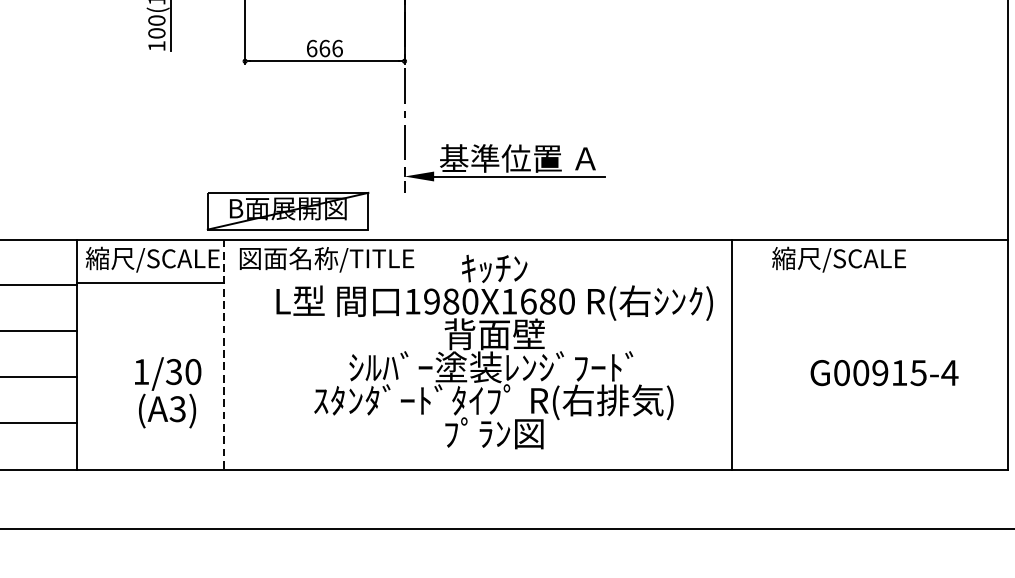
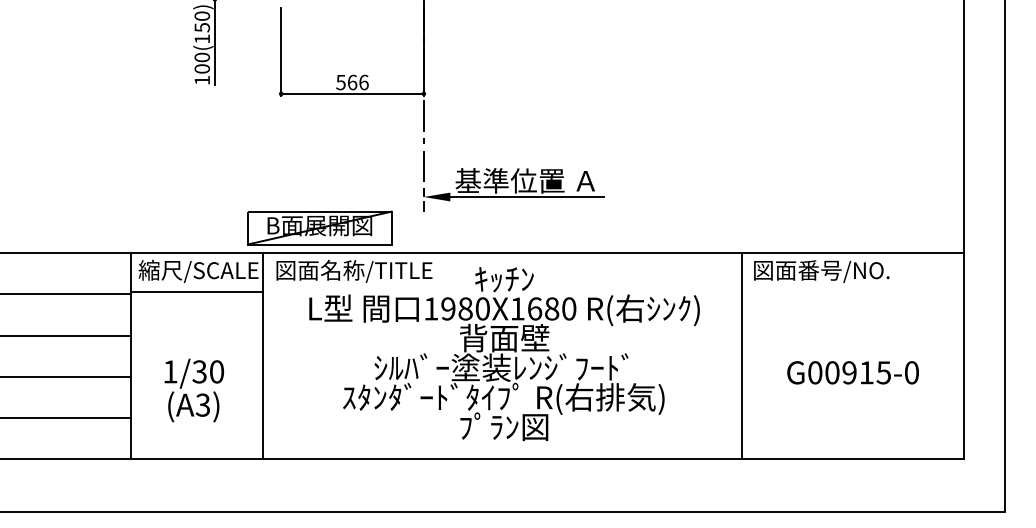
text: (311, 48) -> (340, 82), 666 -> 566
text: (847, 258) -> (820, 270), 縮尺/SCALE -> 図面番号/NO.
line: (224, 354) -> (262, 356), dashed -> solid
line: (732, 354) -> (742, 356), moved
text: (949, 372) -> (911, 372), G00915-4 -> G00915-0
text: (167, 392) -> (193, 390), moved

